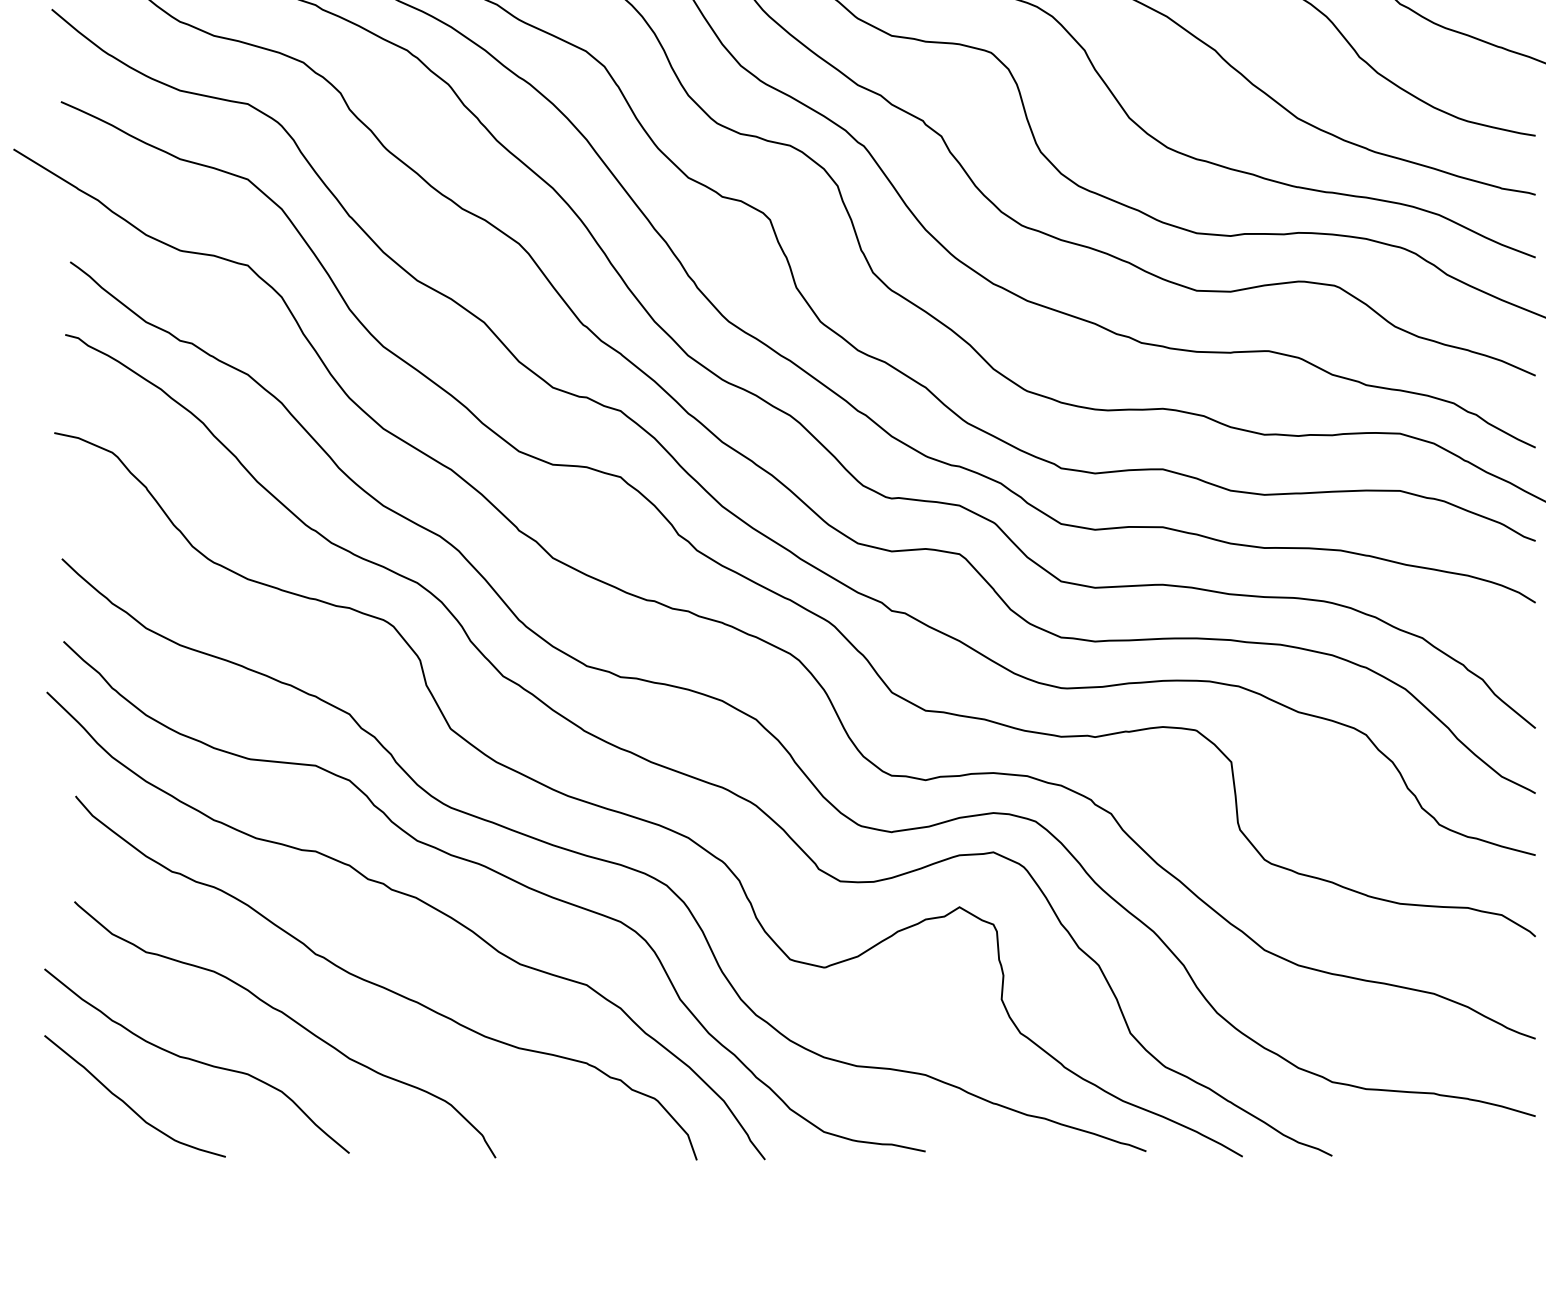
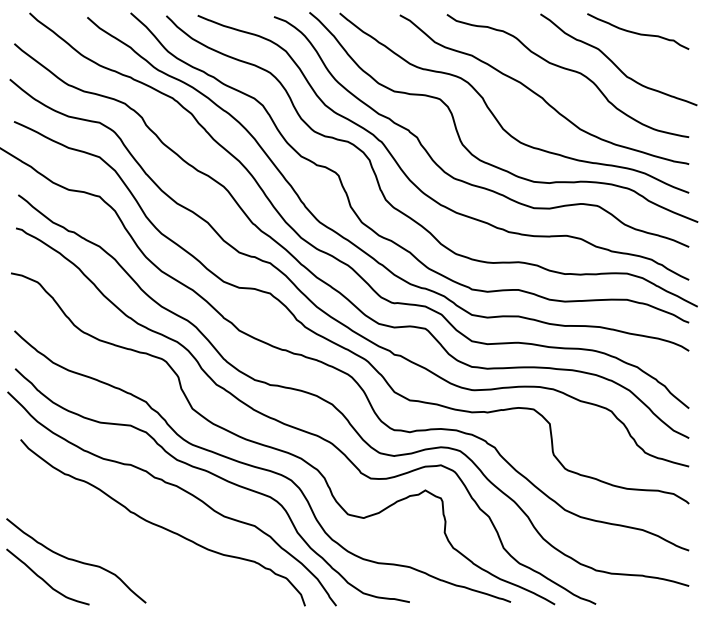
curve: (291, 1021) -> (119, 542), removed

